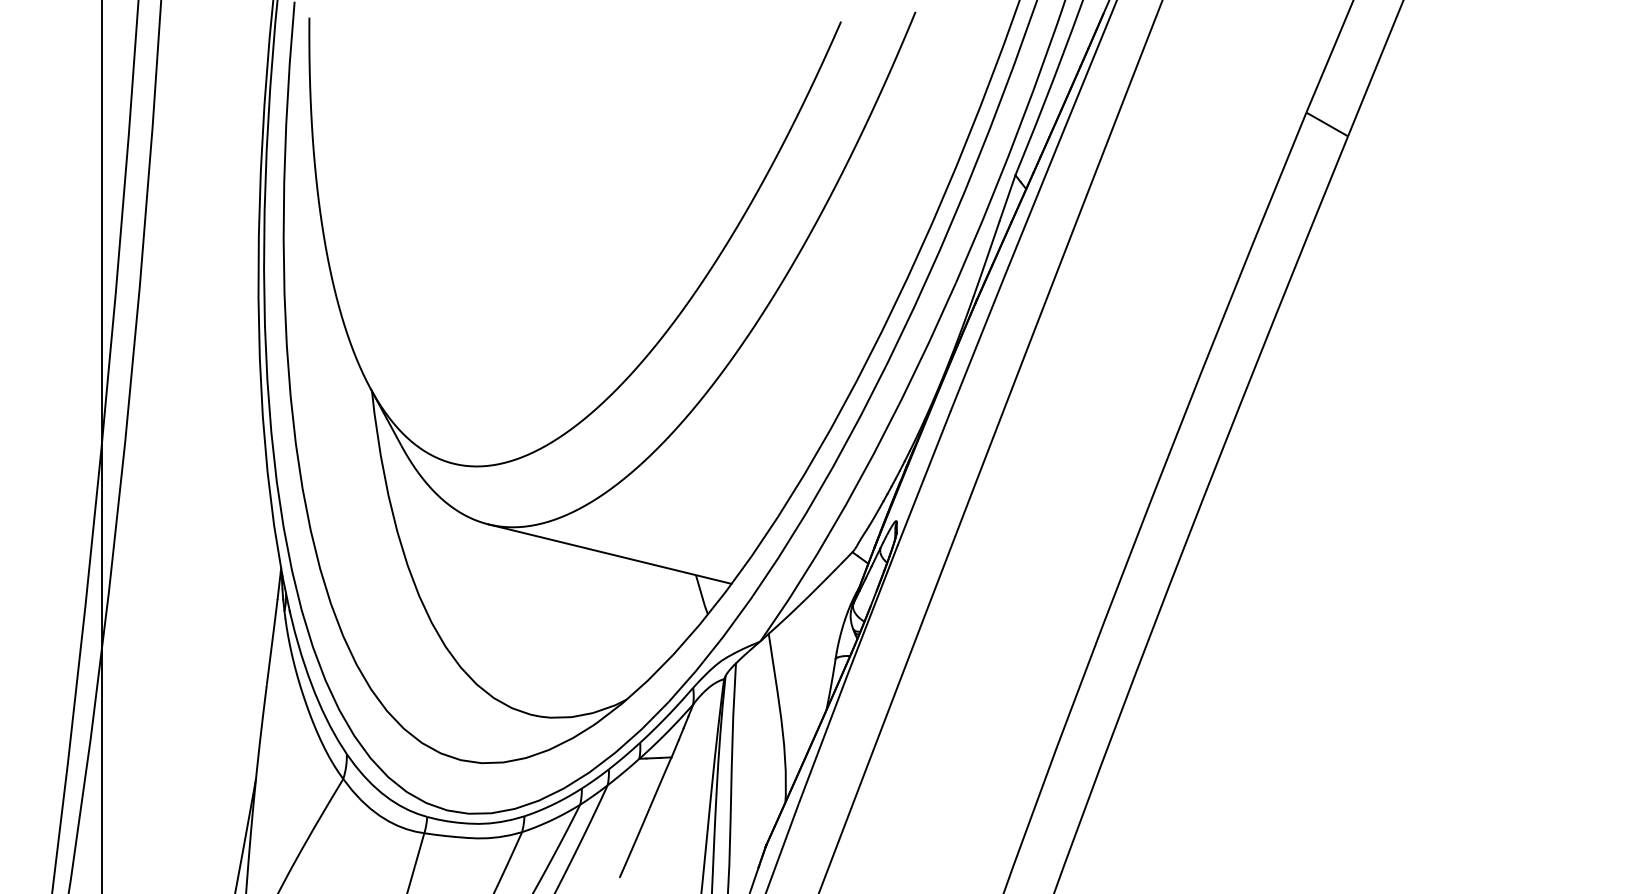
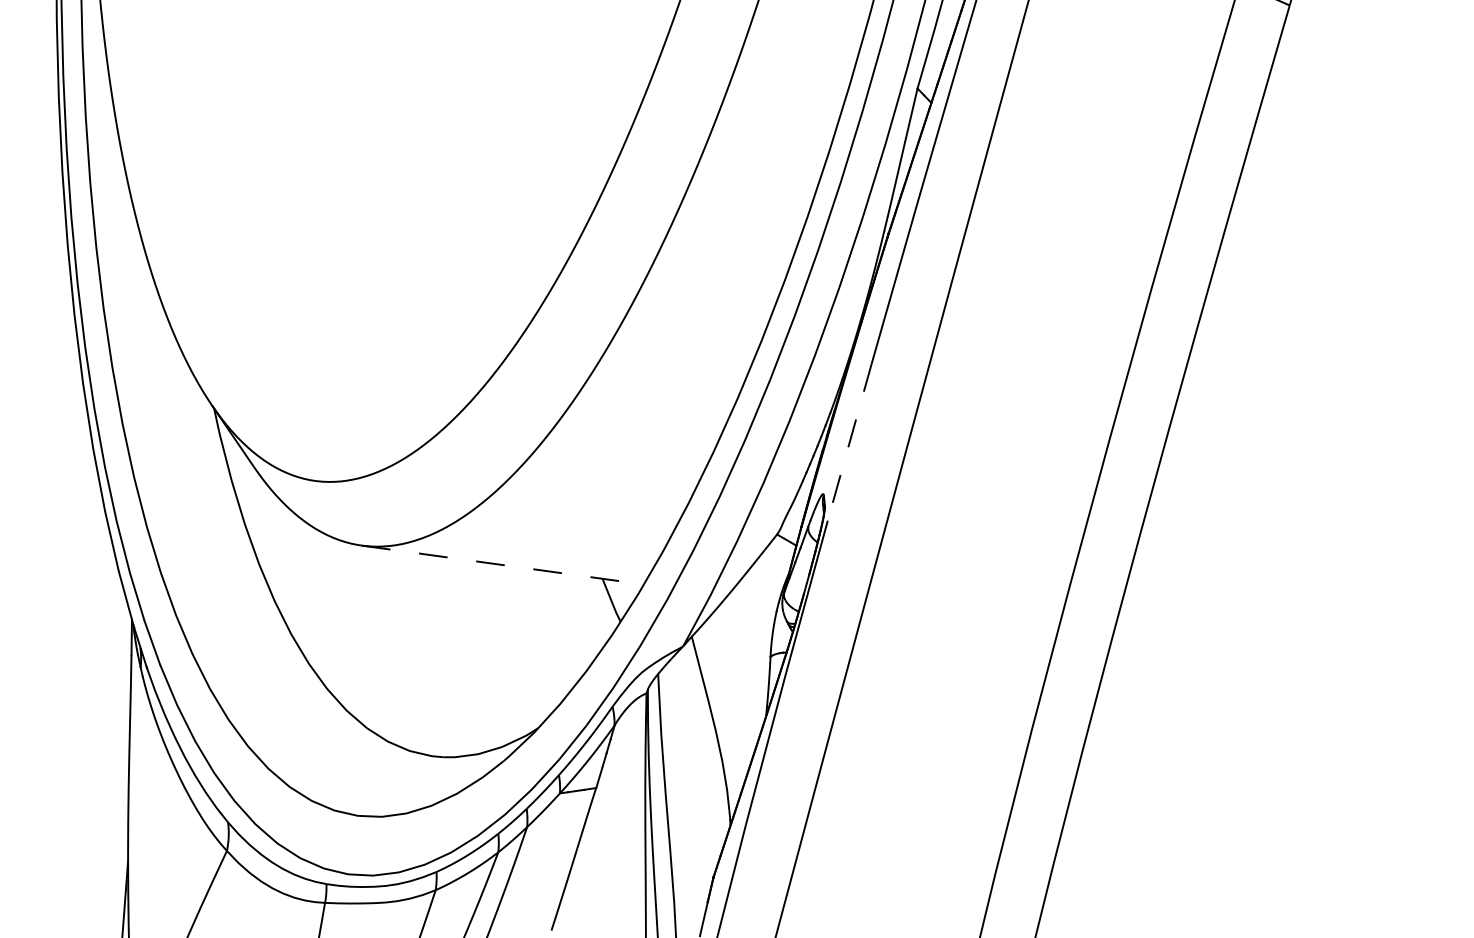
line: (924, 478) -> (850, 442), solid -> dashed
line: (610, 554) -> (503, 565), solid -> dashed

